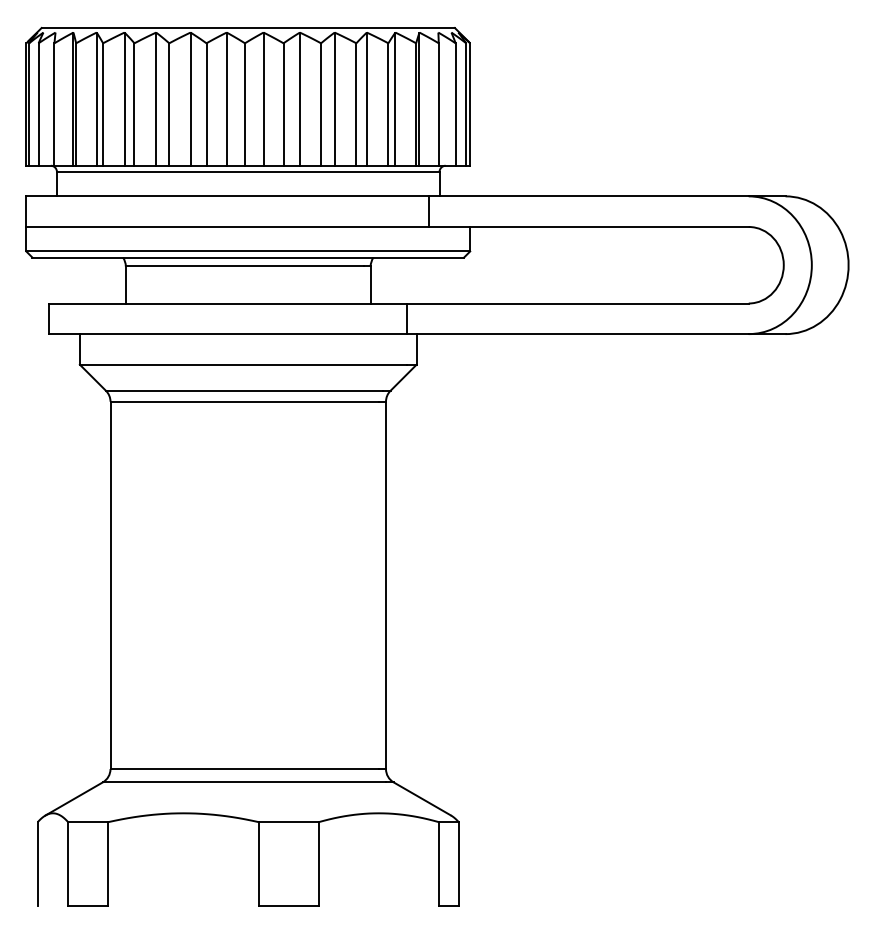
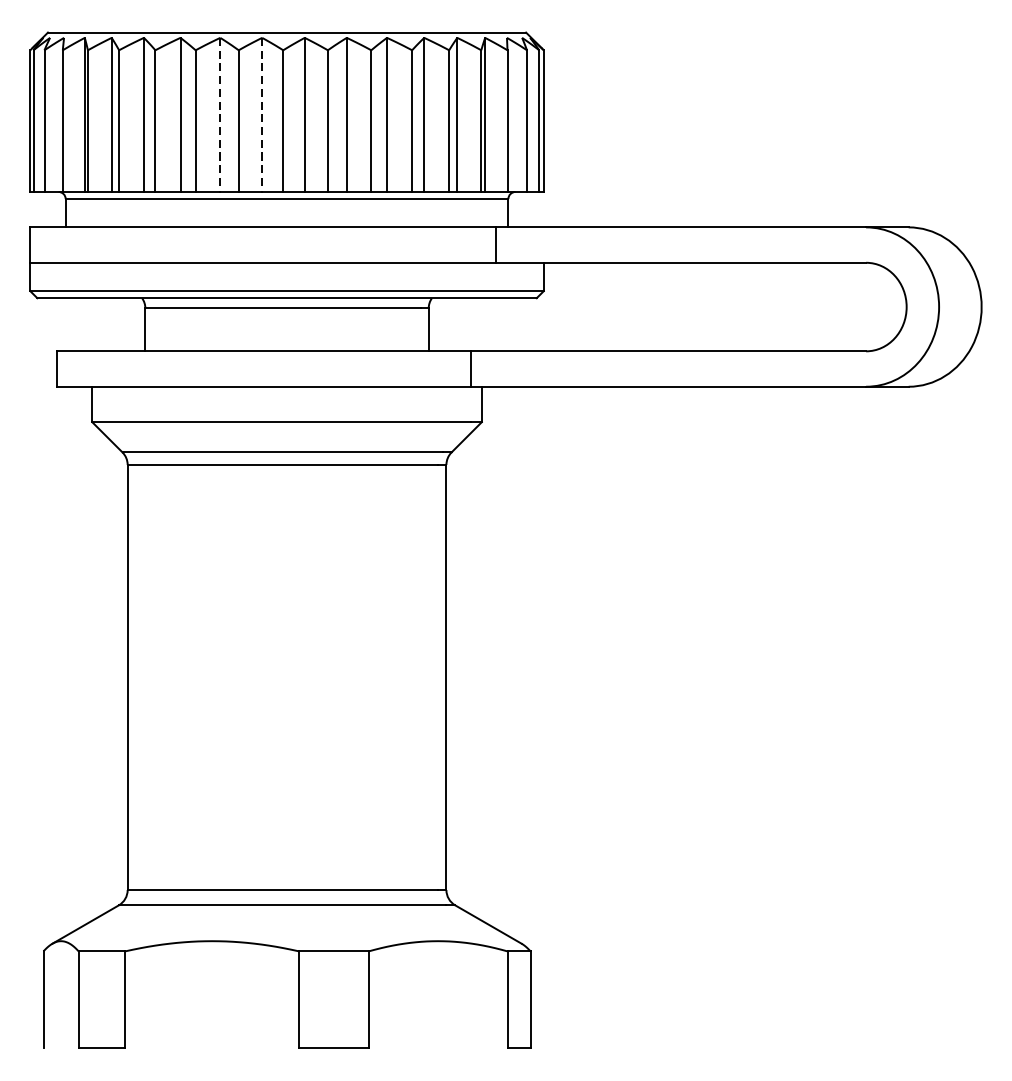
line: (190, 99) -> (220, 115), solid -> dashed
line: (226, 99) -> (261, 115), solid -> dashed

